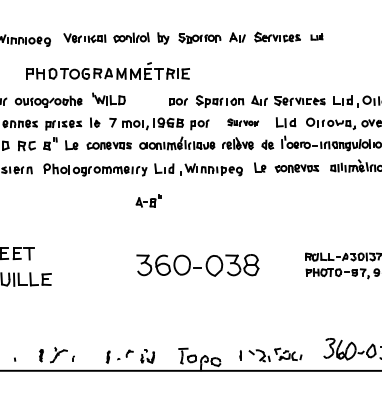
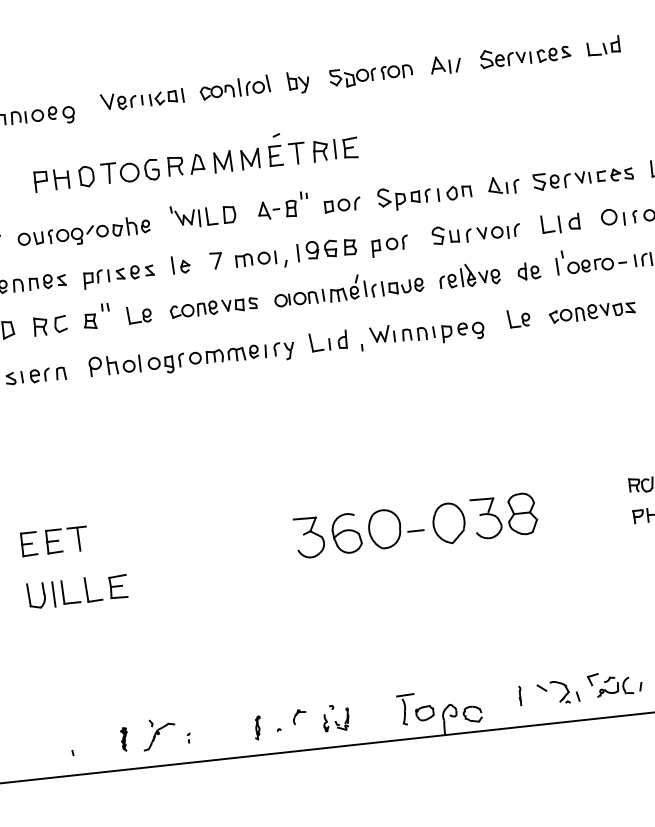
part: (316, 36) -> (602, 45), size x1.43
part: (243, 122) -> (475, 232), size x1.43
part: (148, 200) -> (281, 205), moved

